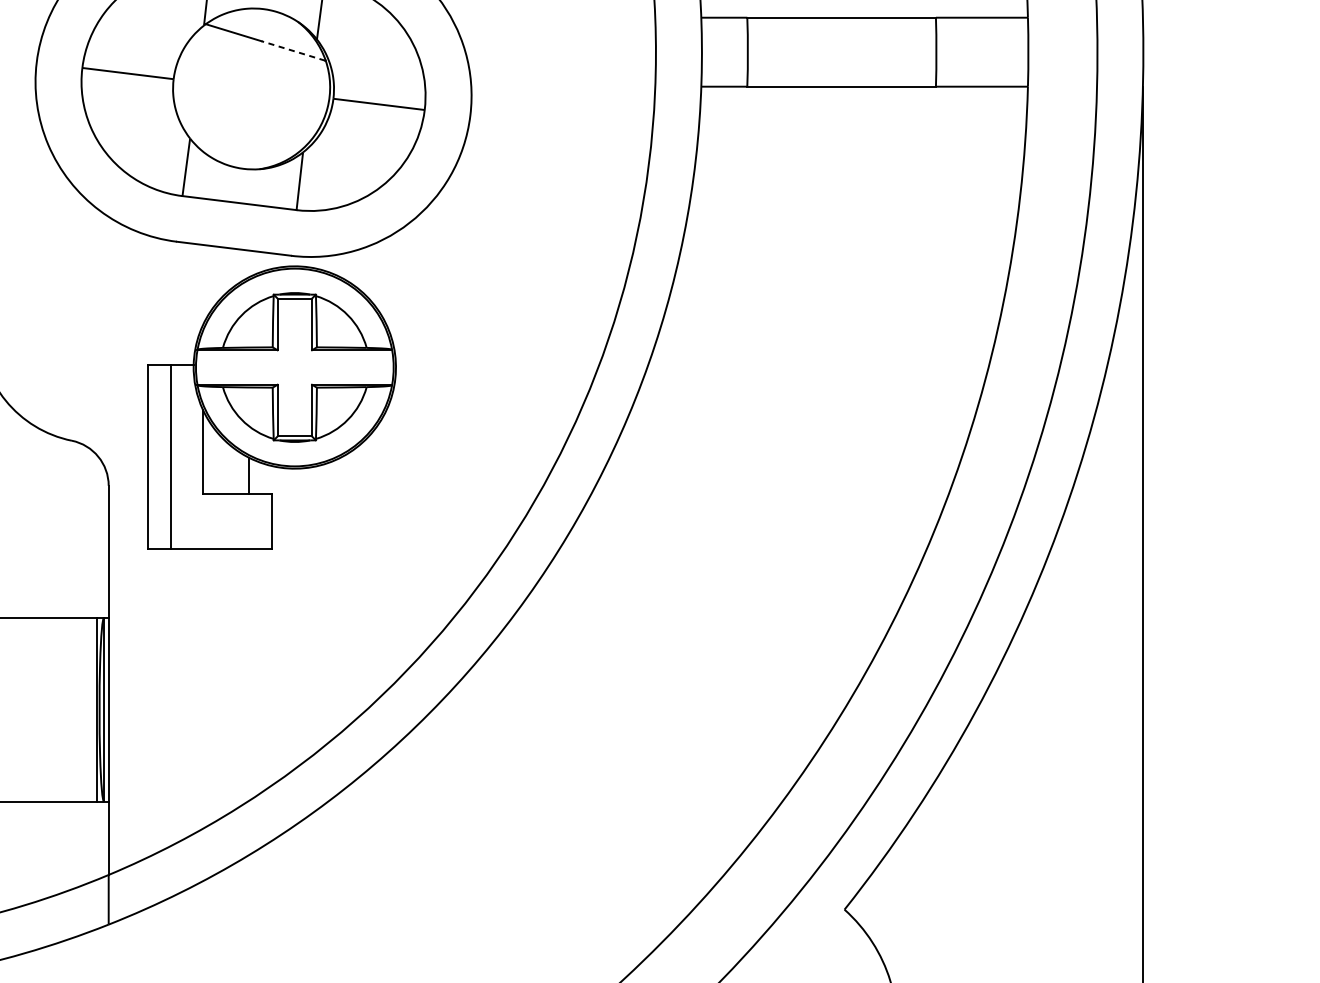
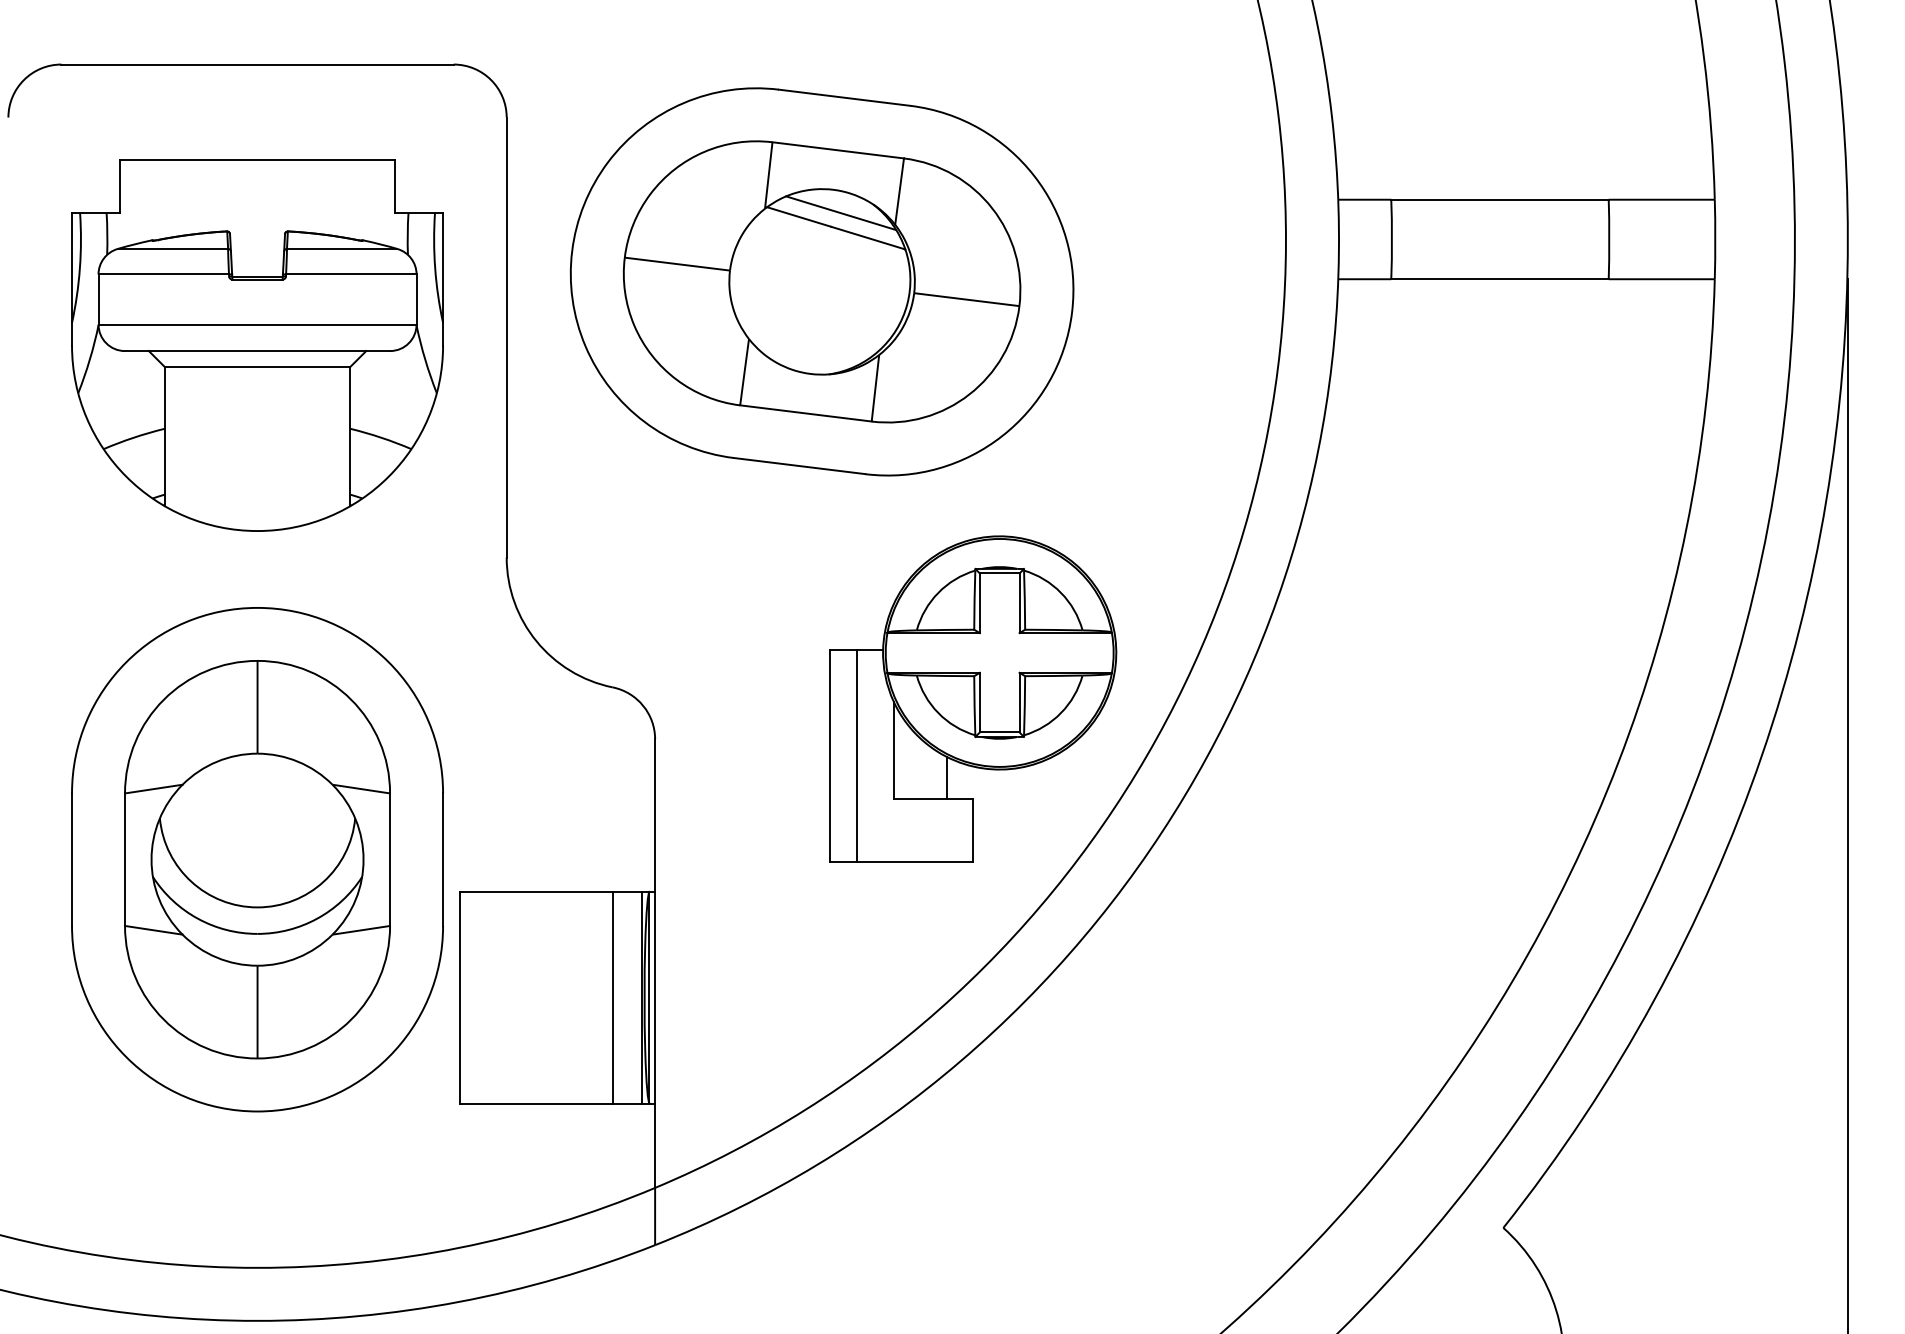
line: (270, 29) -> (841, 213), added
line: (292, 50) -> (867, 237), dashed -> solid
part: (272, 407) -> (973, 698), moved
line: (71, 709) -> (612, 997), added

